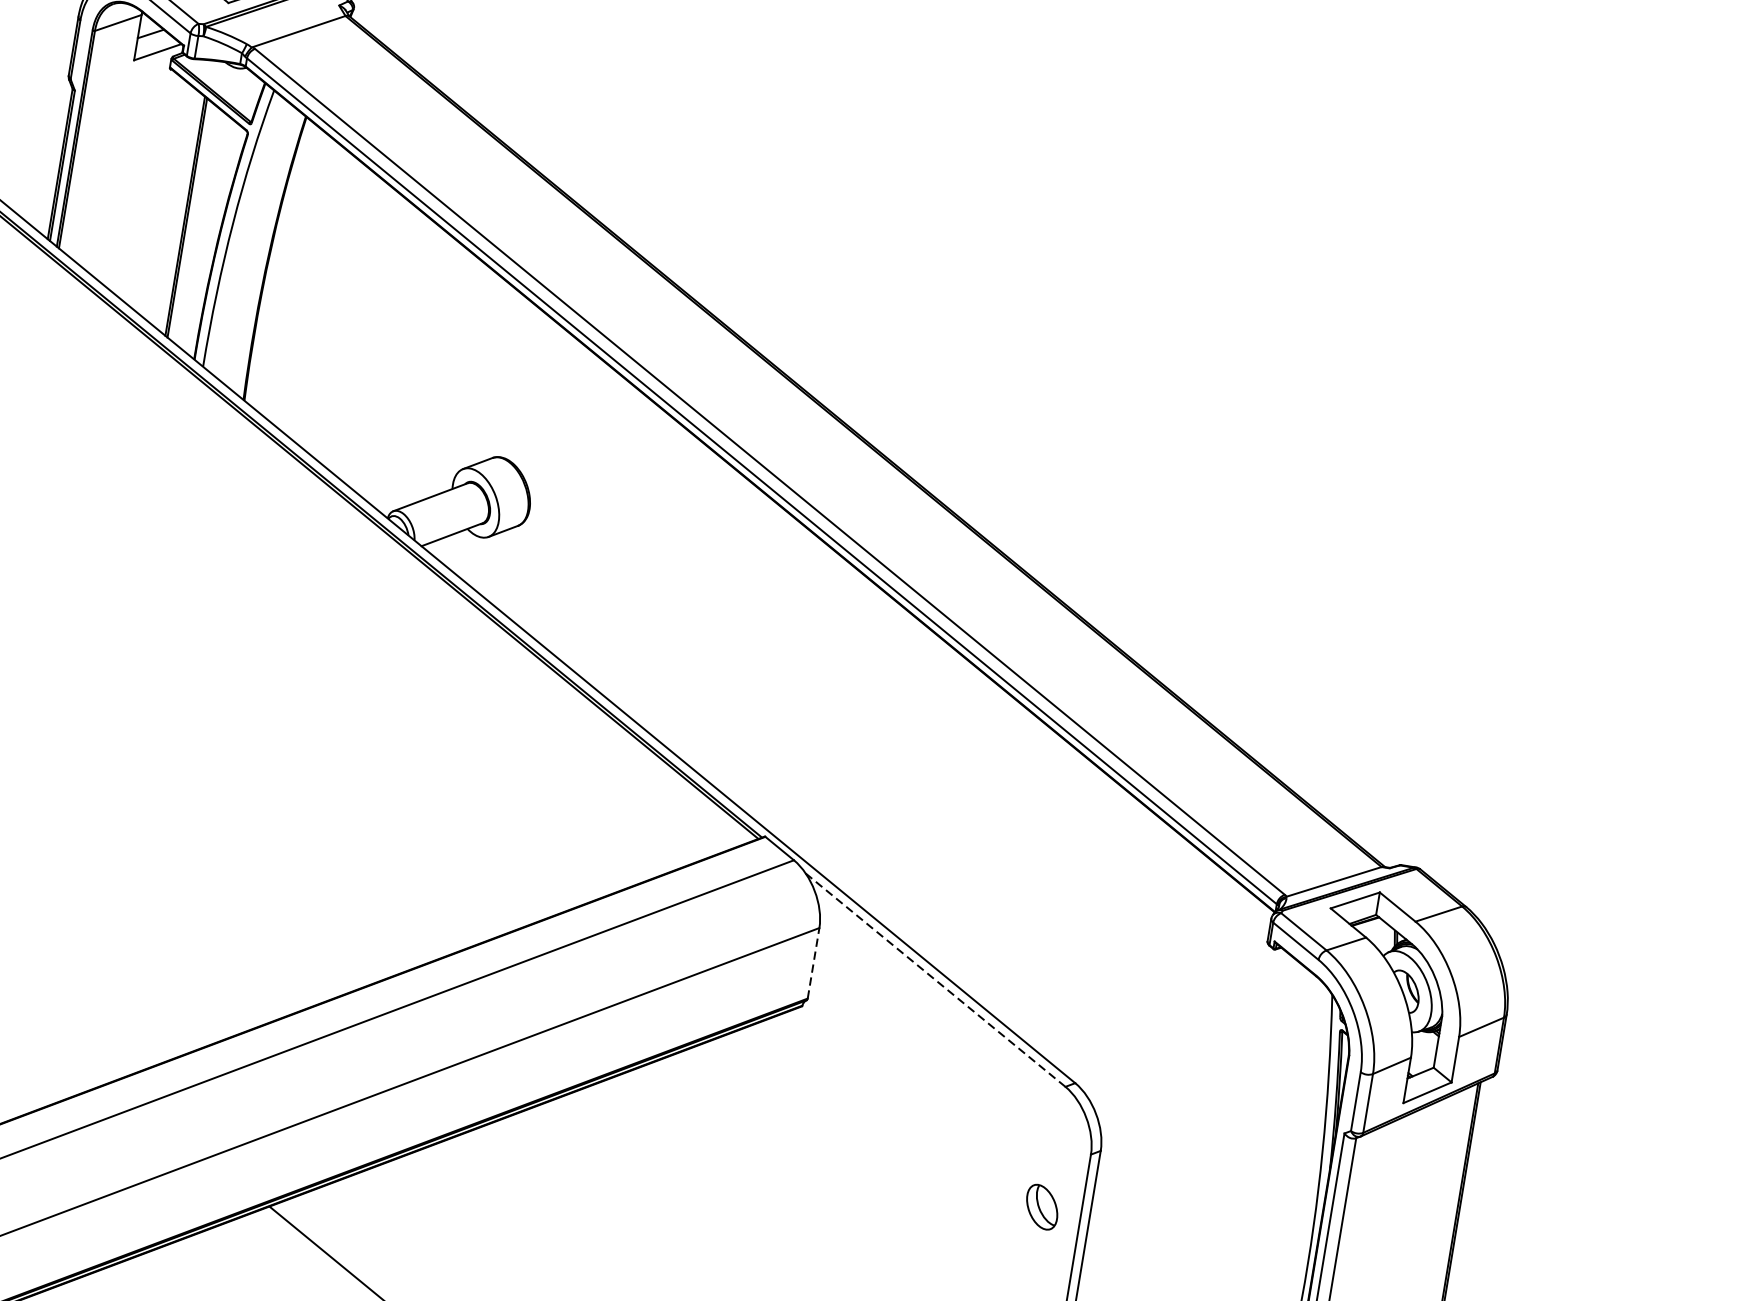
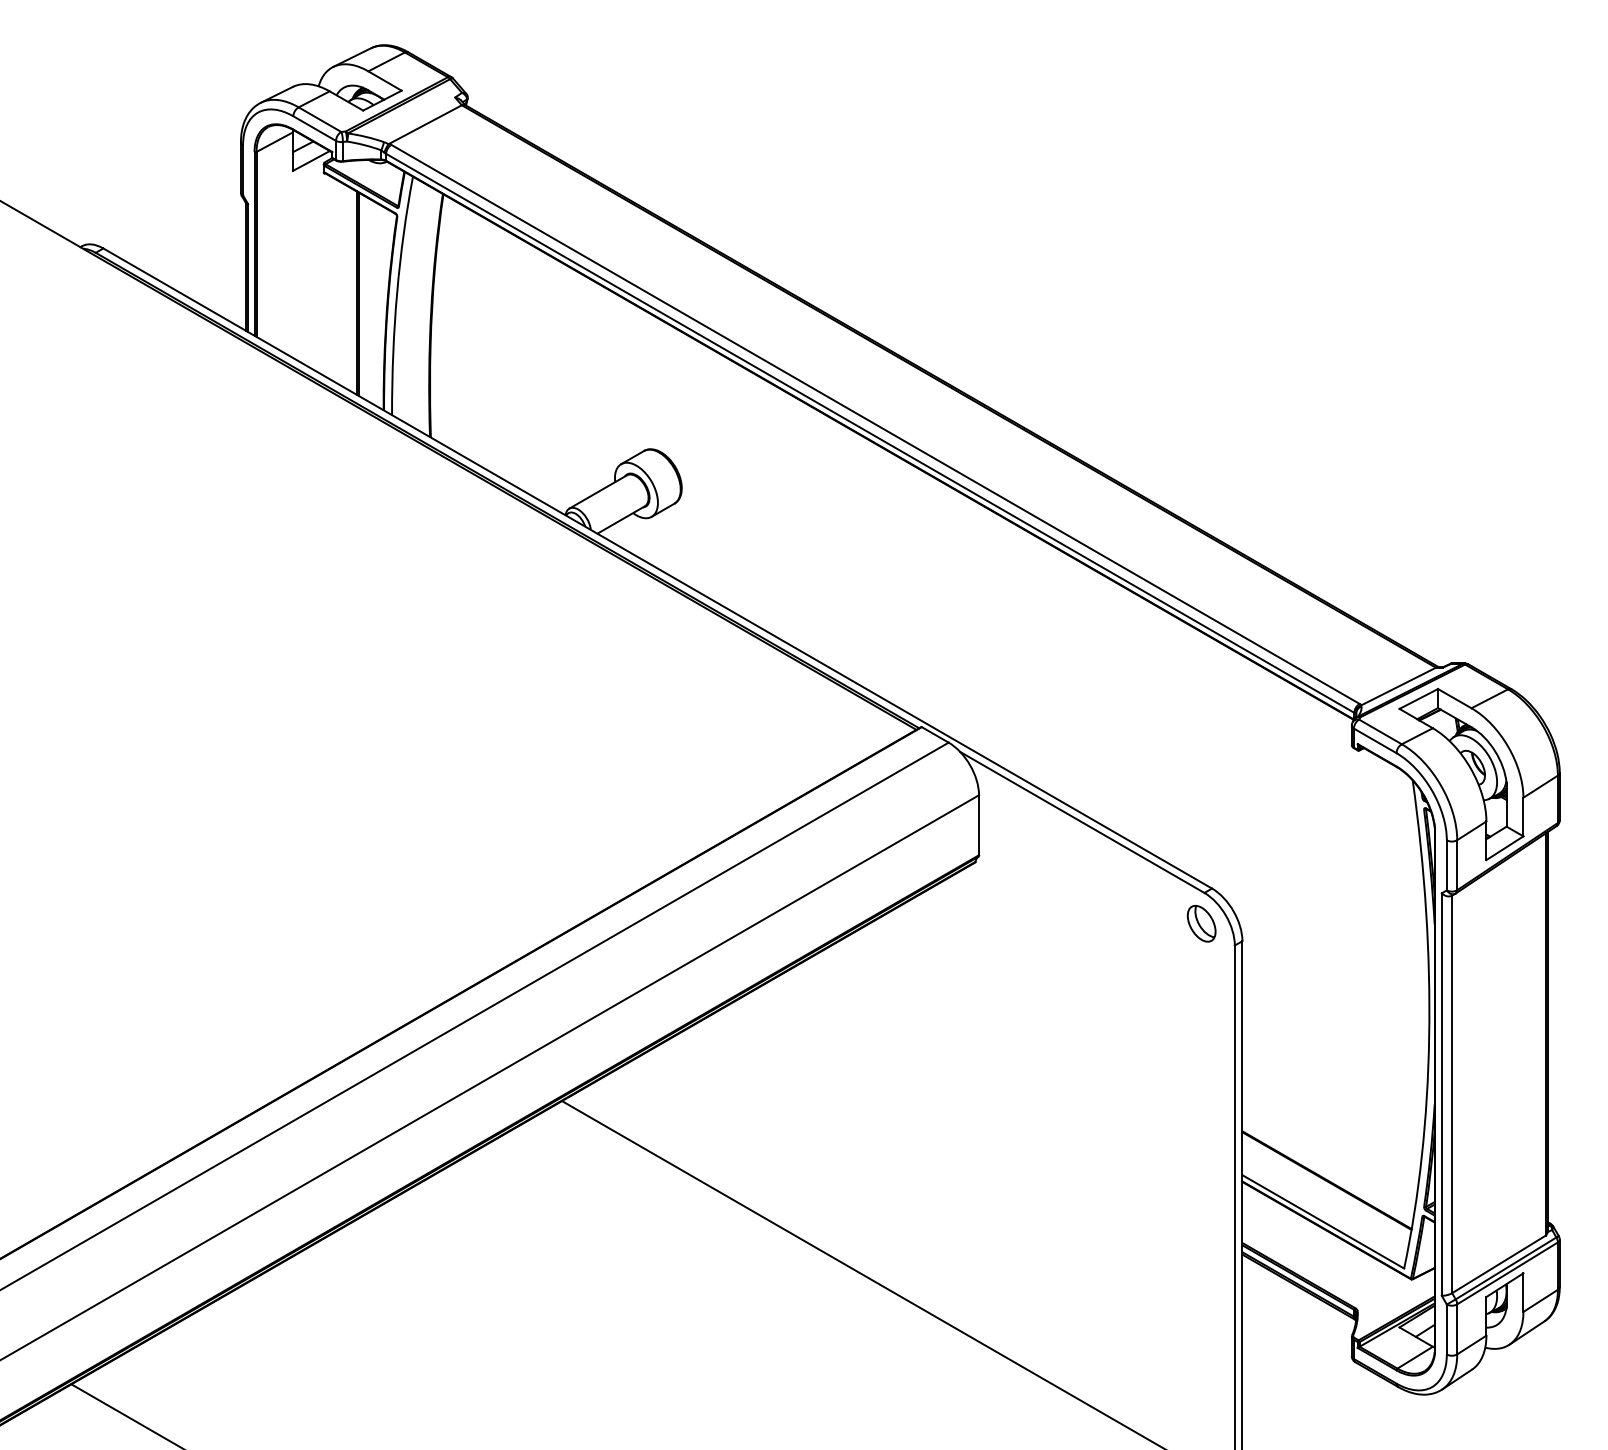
line: (814, 963) -> (979, 825), dashed -> solid
line: (934, 980) -> (1081, 822), dashed -> solid
part: (1042, 1206) -> (1201, 923), moved

